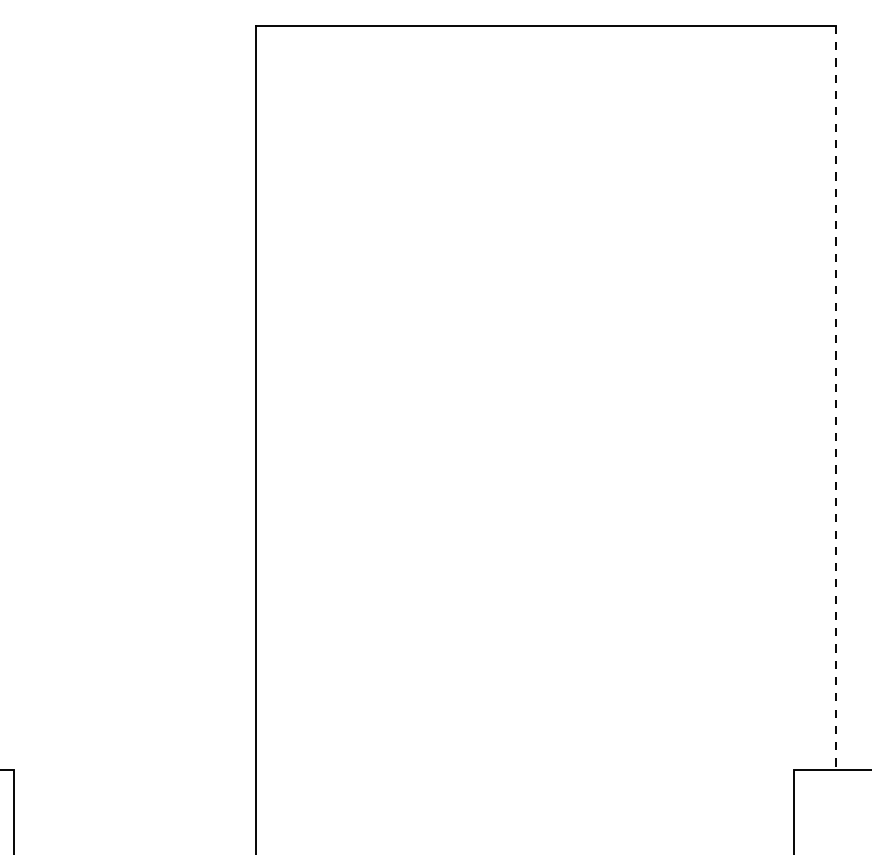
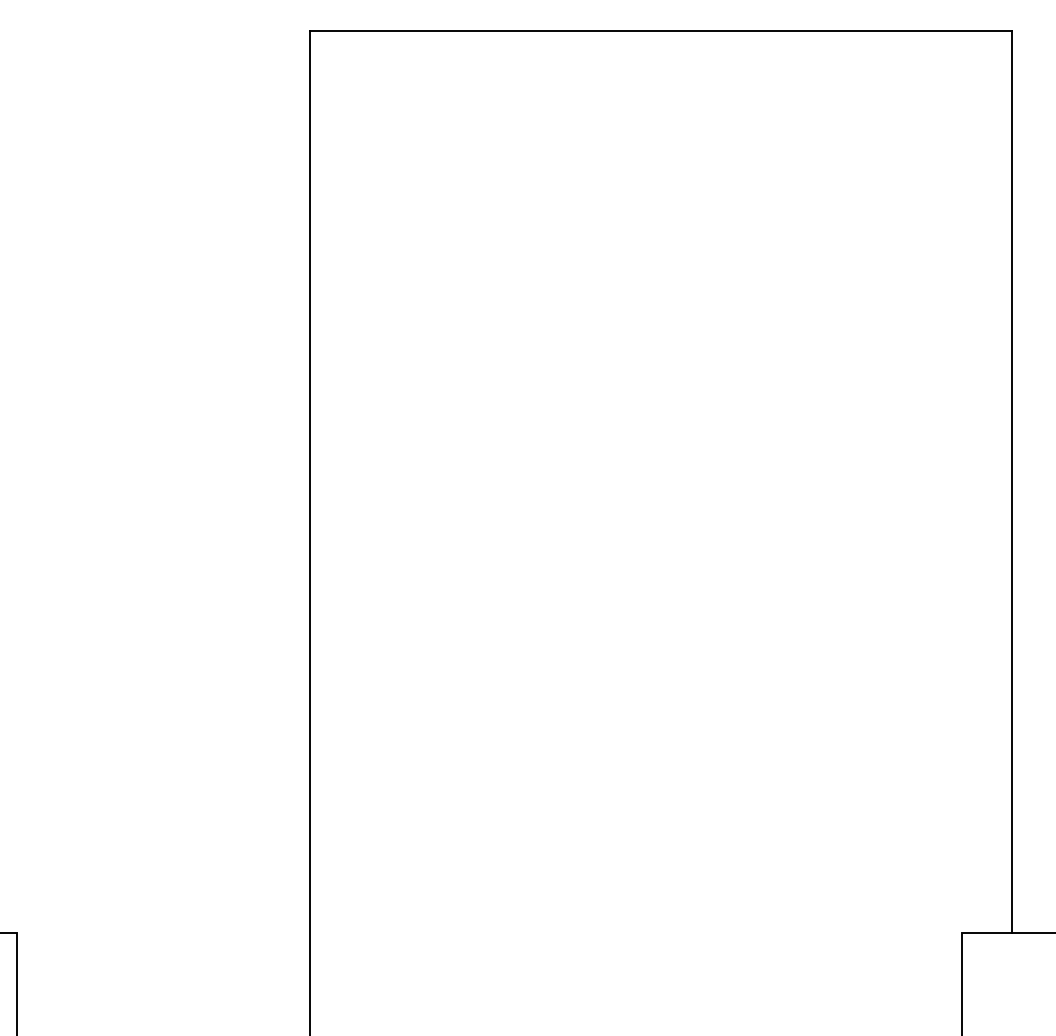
line: (835, 398) -> (1011, 482), dashed -> solid

